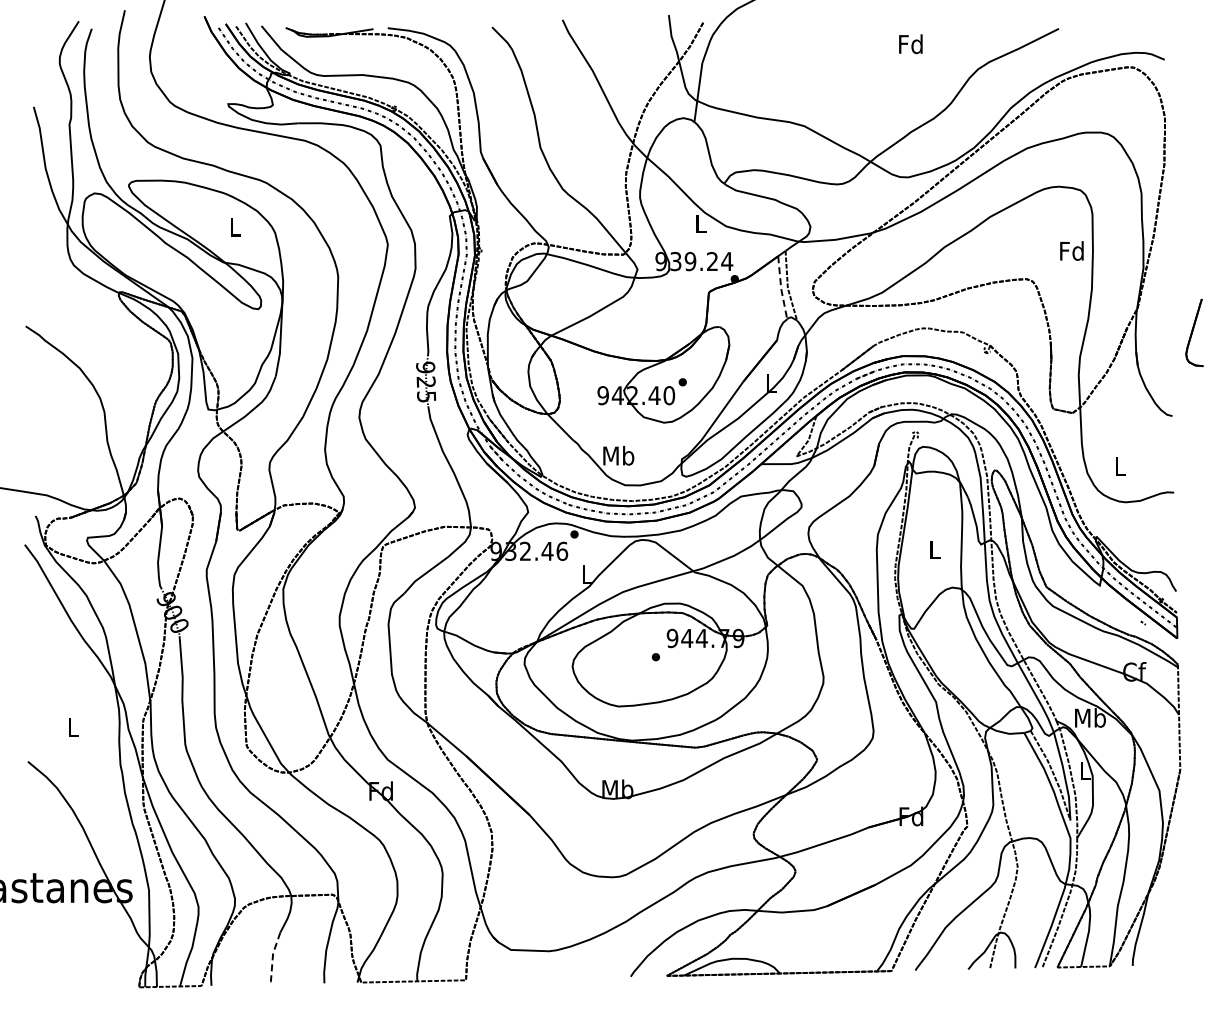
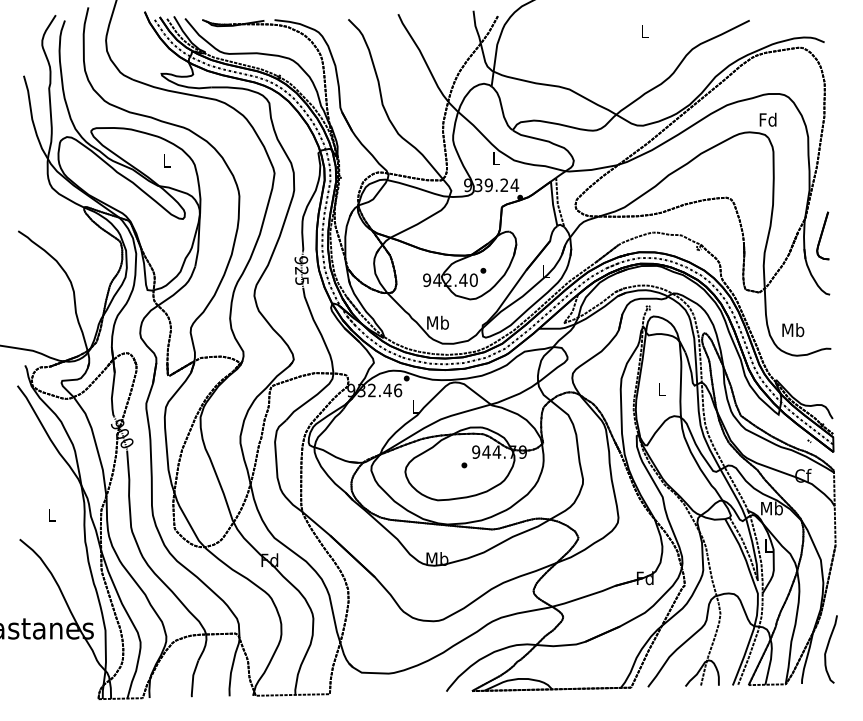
text: (910, 44) -> (644, 31), Fd -> L
text: (1071, 250) -> (767, 119), moved
line: (781, 289) -> (553, 205), dashed -> solid
part: (1194, 332) -> (823, 235), moved
text: (1120, 465) -> (793, 329), L -> Mb
curve: (1169, 914) -> (827, 647), added
line: (272, 958) -> (192, 678), dashed -> solid

